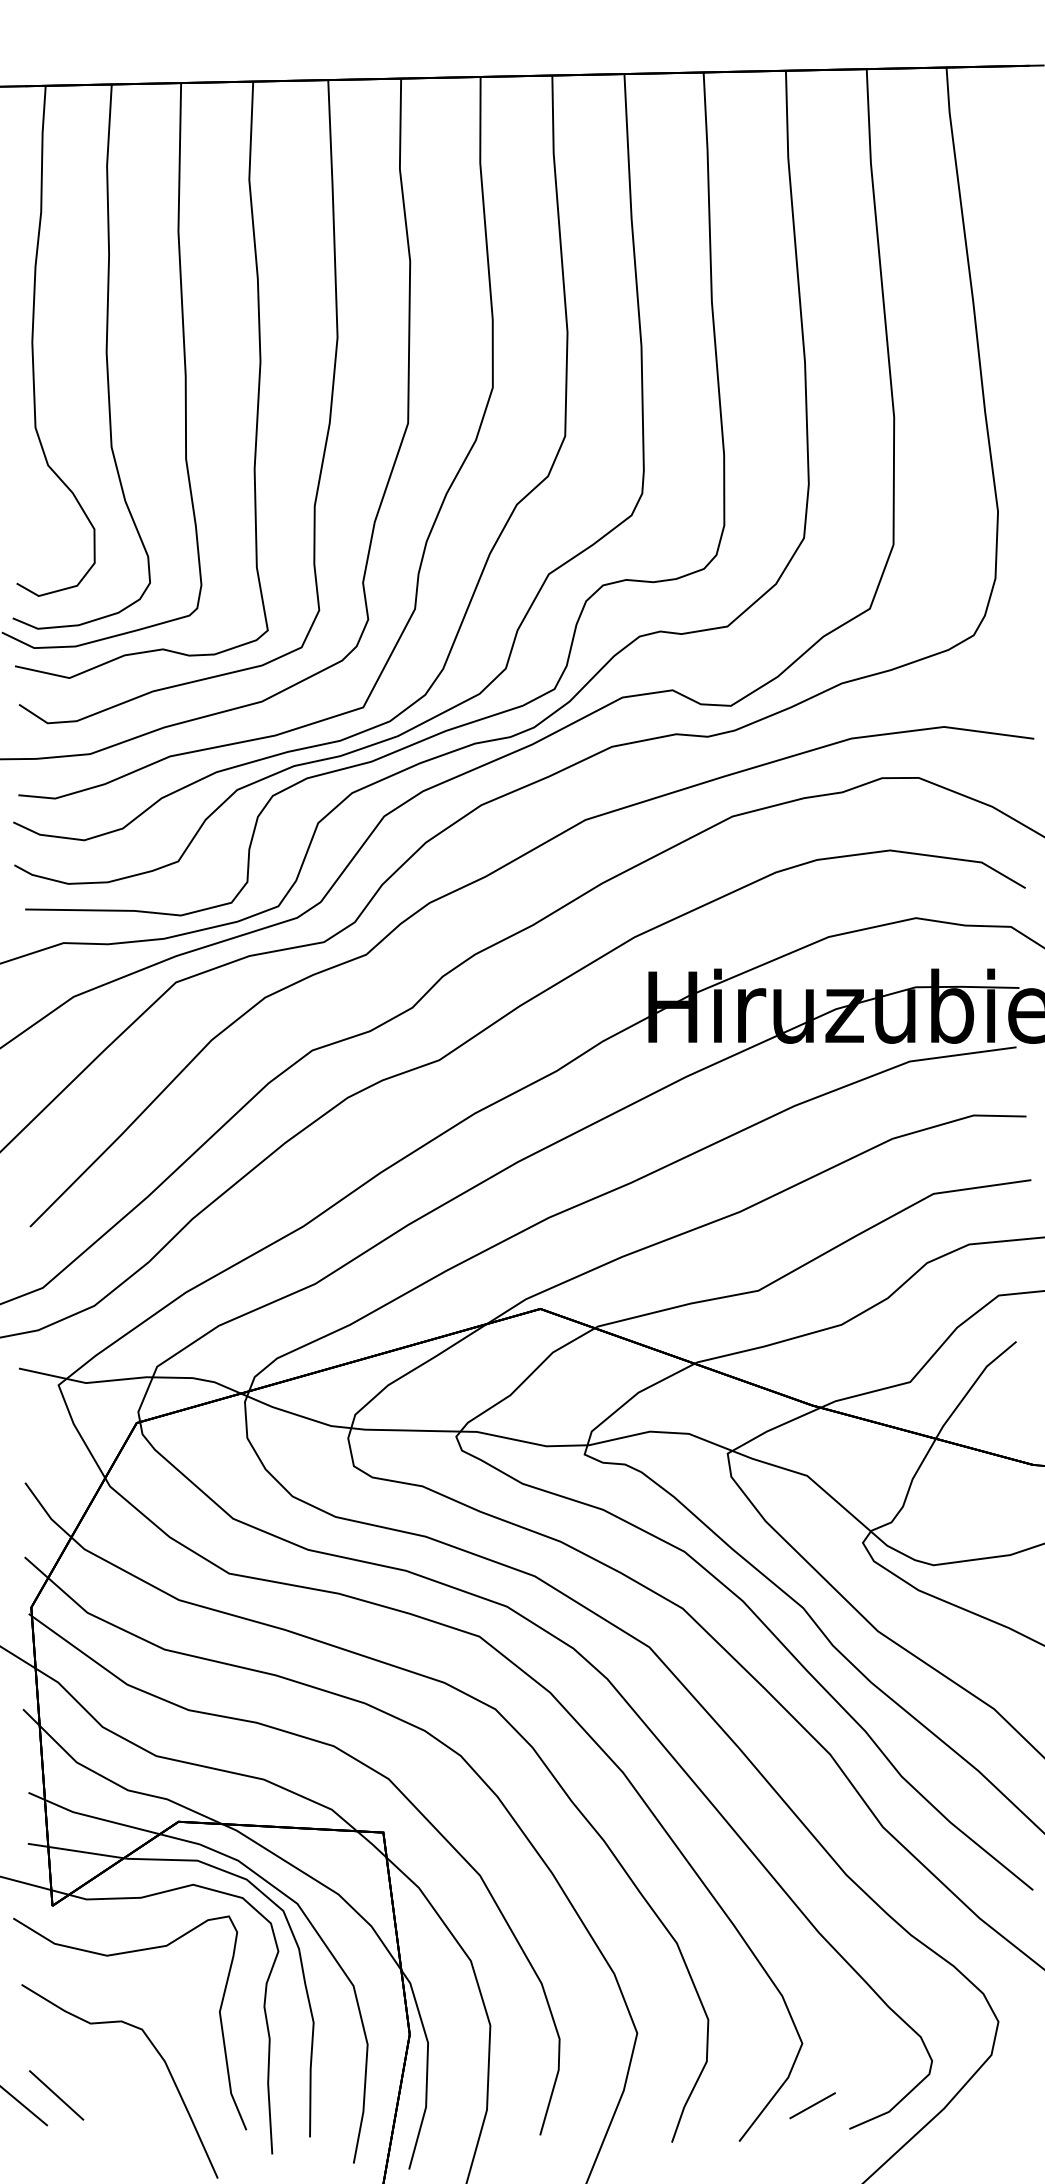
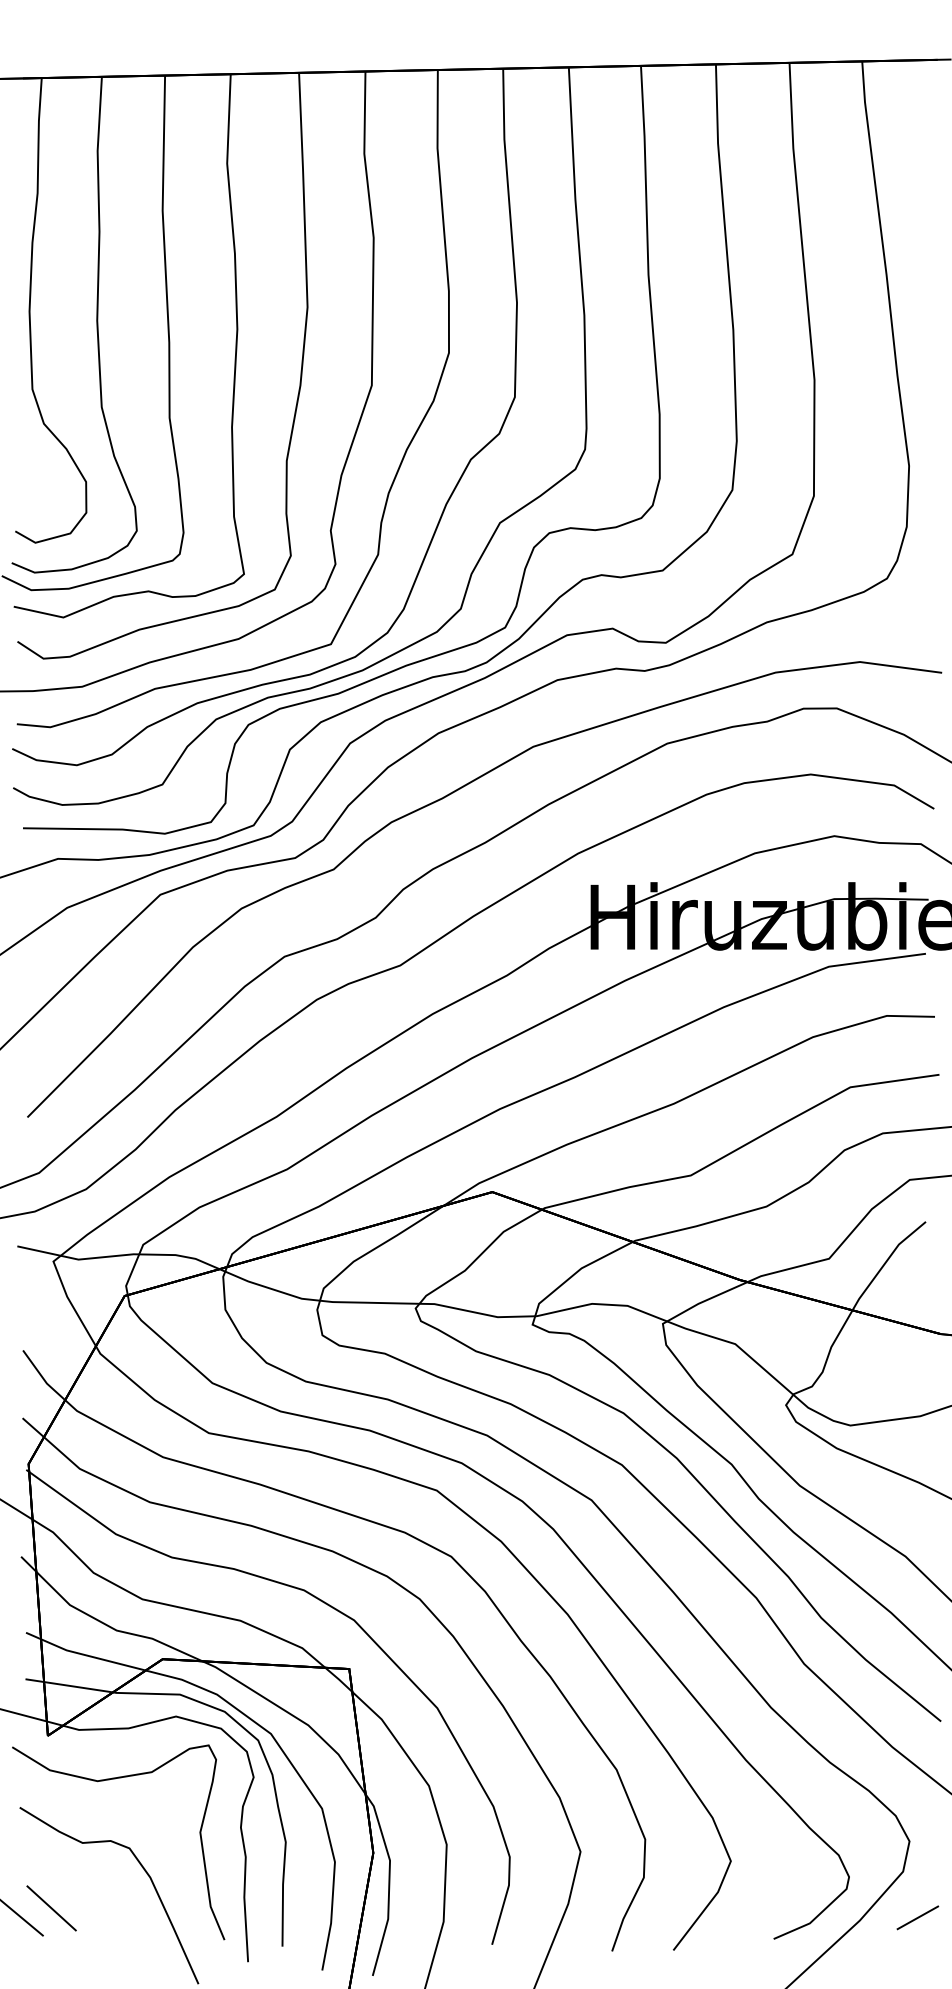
line: (812, 2105) -> (917, 1917), moved

